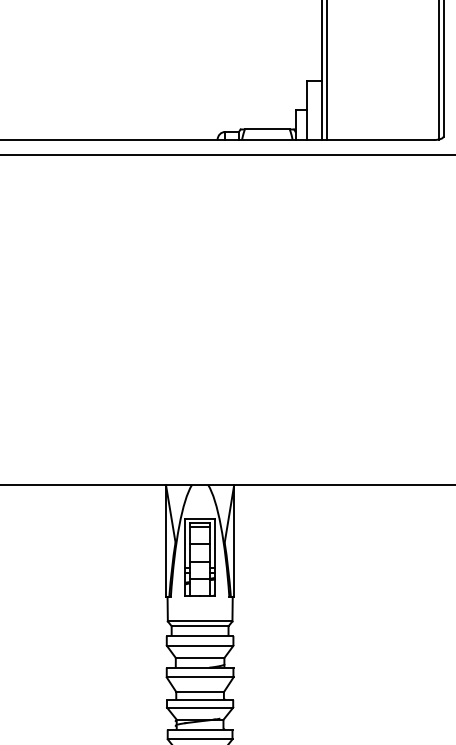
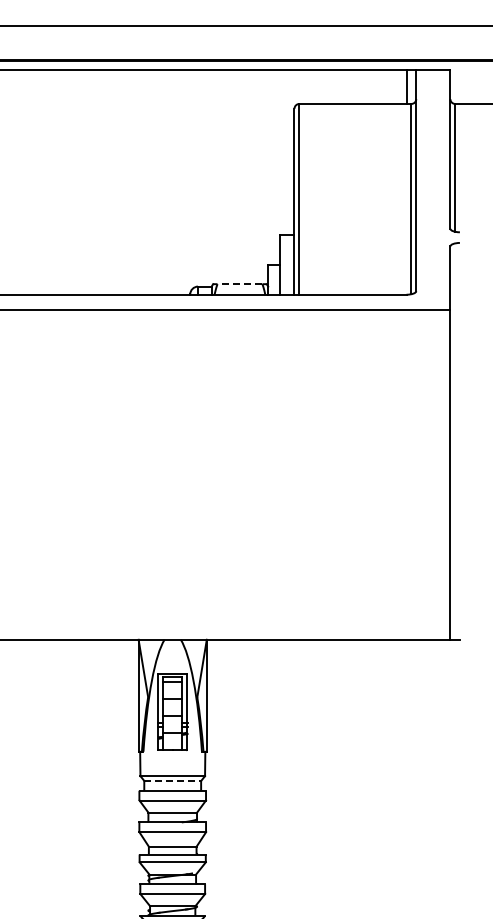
line: (266, 129) -> (239, 284), solid -> dashed
line: (200, 626) -> (173, 781), solid -> dashed

